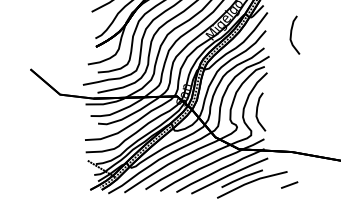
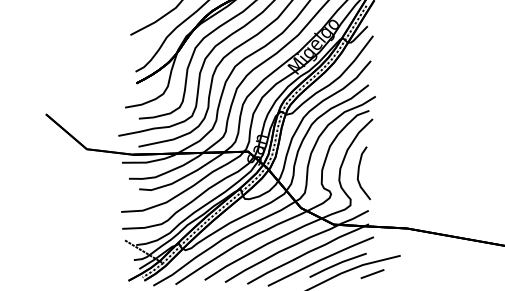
curve: (291, 35) -> (406, 67), removed
line: (289, 185) -> (372, 274), moved

